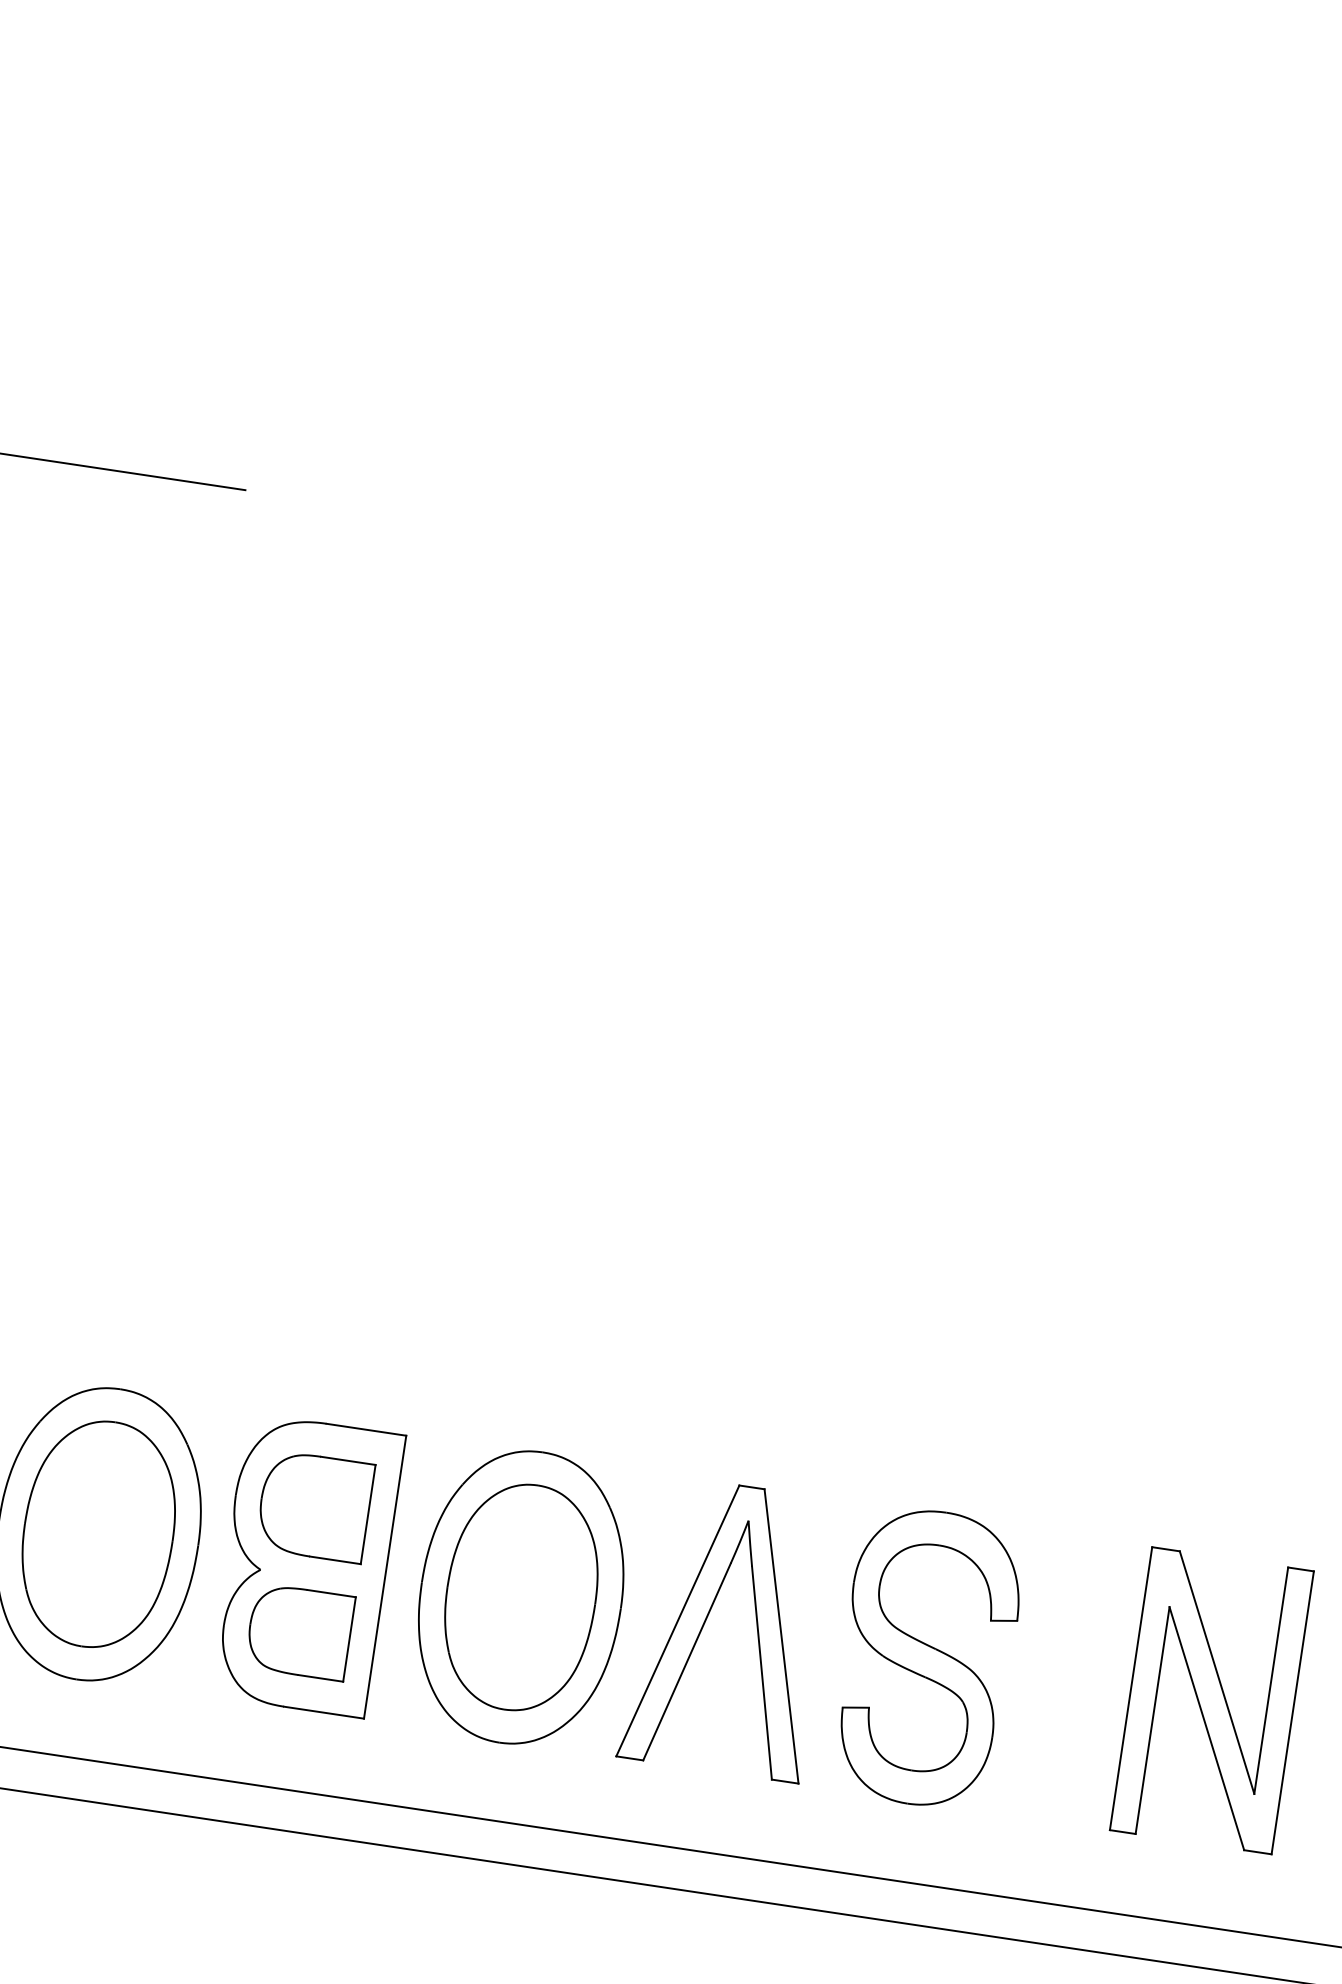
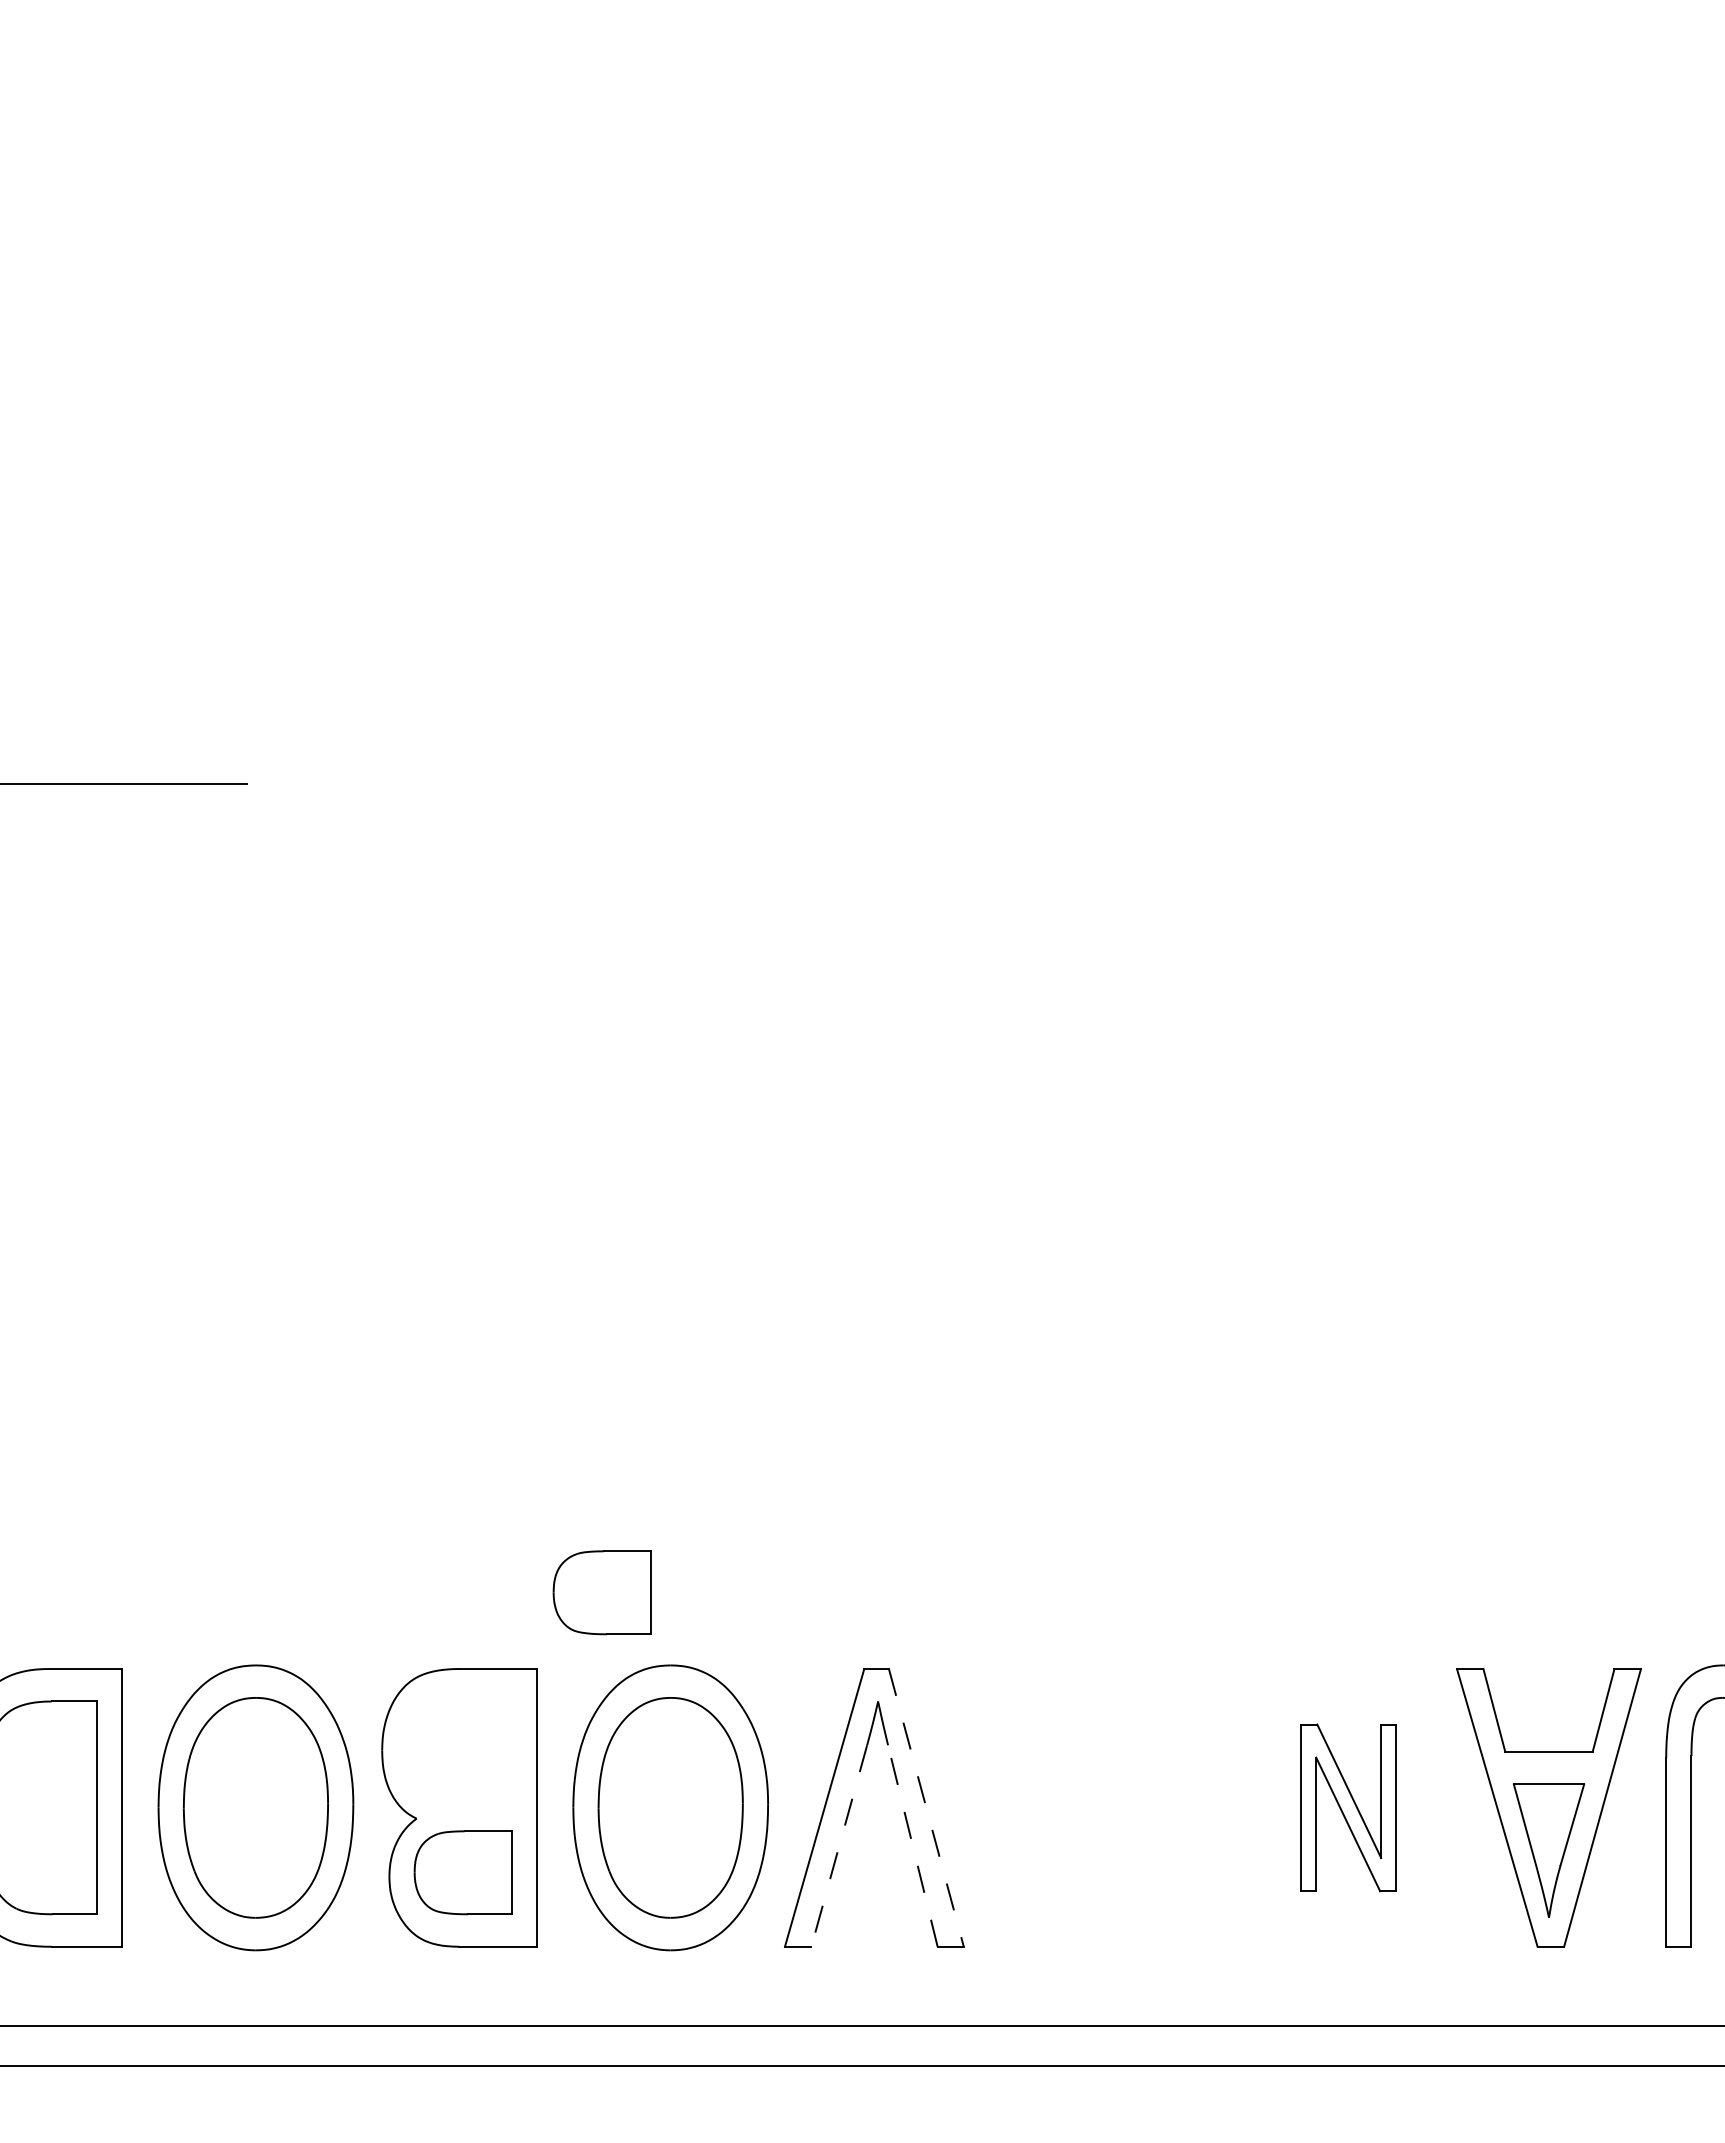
part: (483, 1367) -> (601, 1592), added
part: (314, 1505) -> (459, 1749), removed
line: (781, 1636) -> (926, 1807), solid -> dashed
part: (927, 1657) -> (1069, 1807), removed
line: (687, 1662) -> (839, 1846), solid -> dashed
line: (761, 1673) -> (912, 1846), solid -> dashed
part: (1211, 1700) -> (1348, 1807), size x0.6

